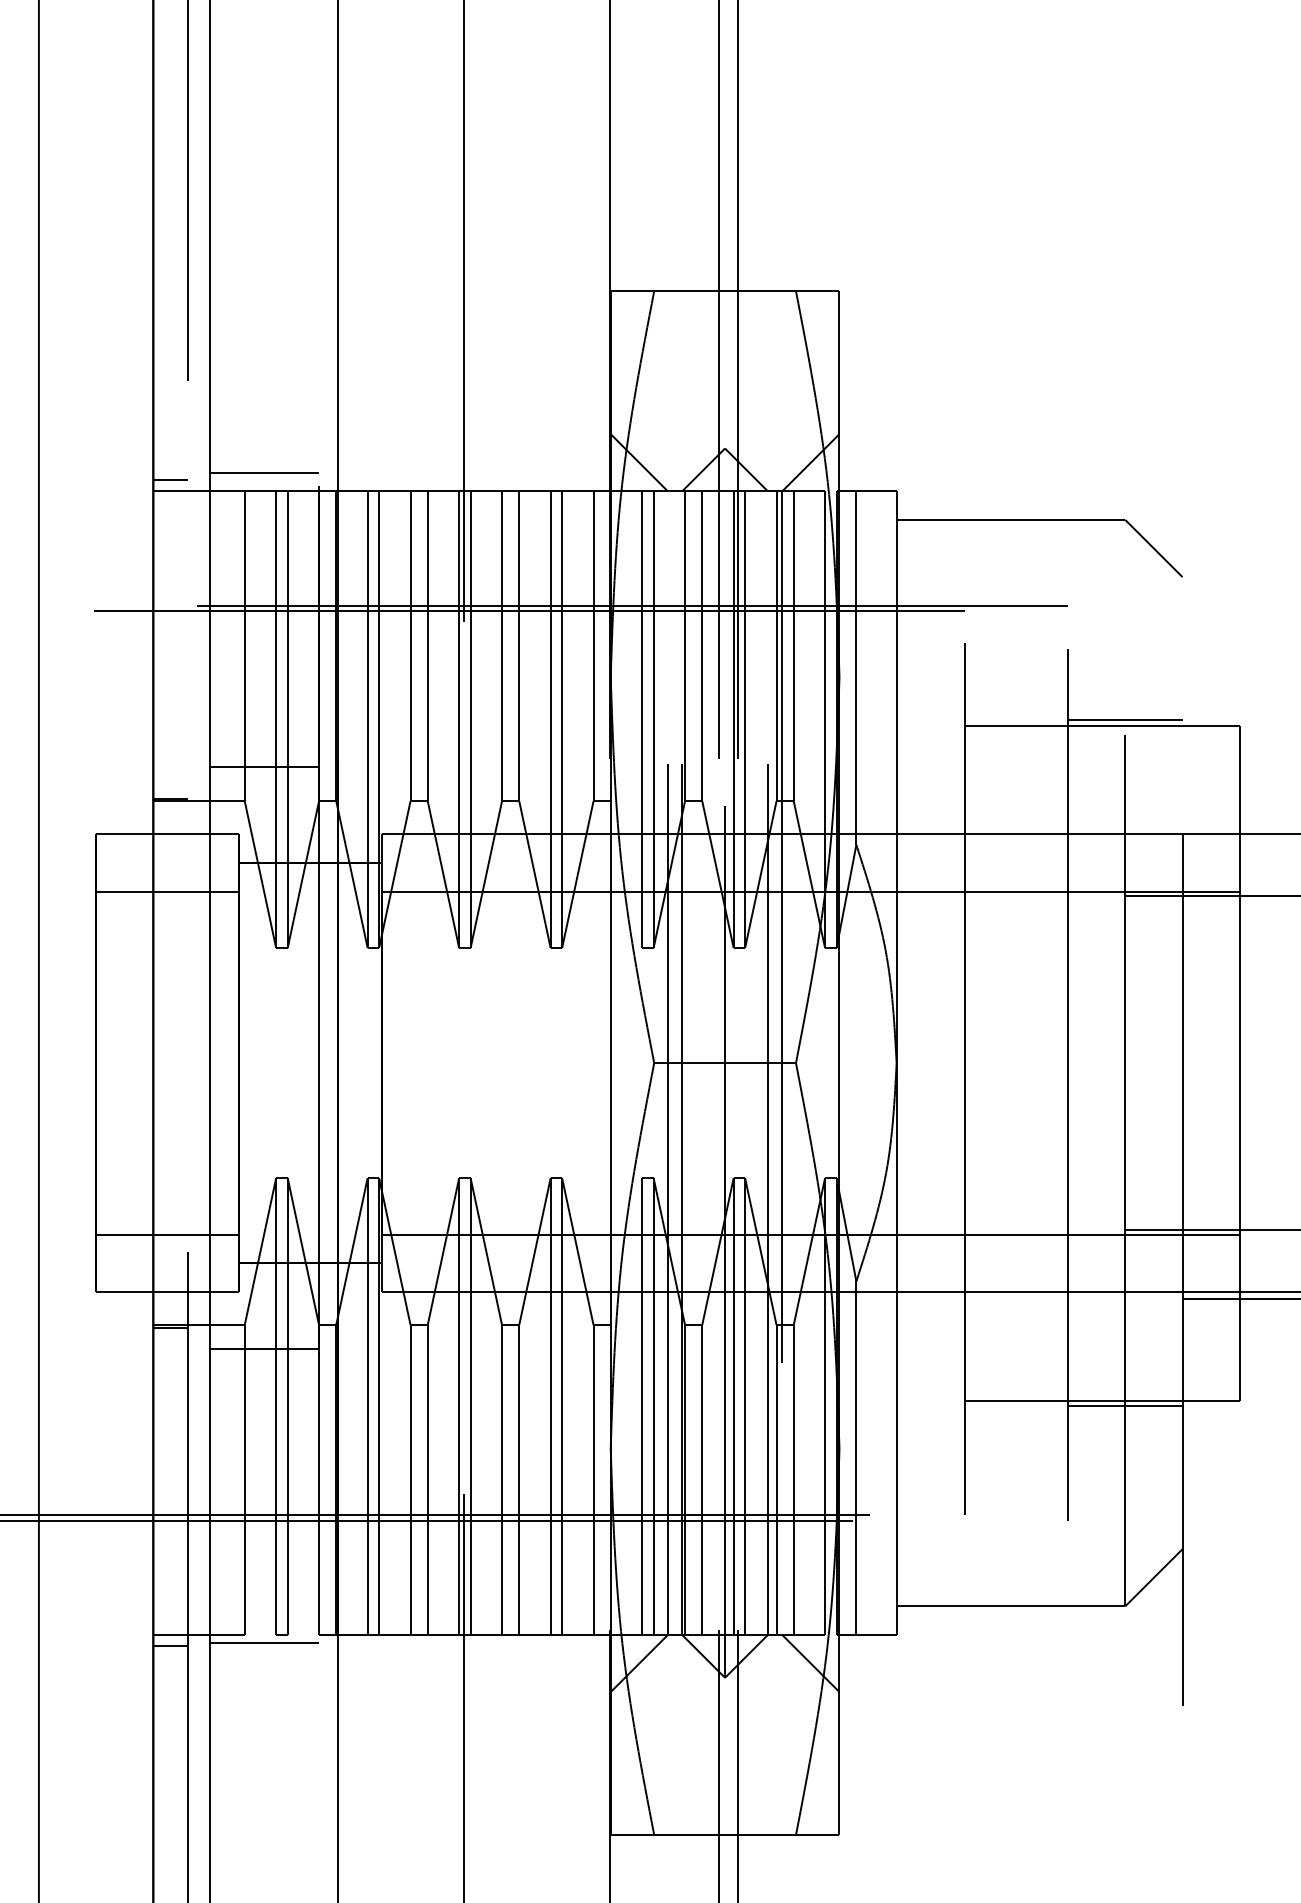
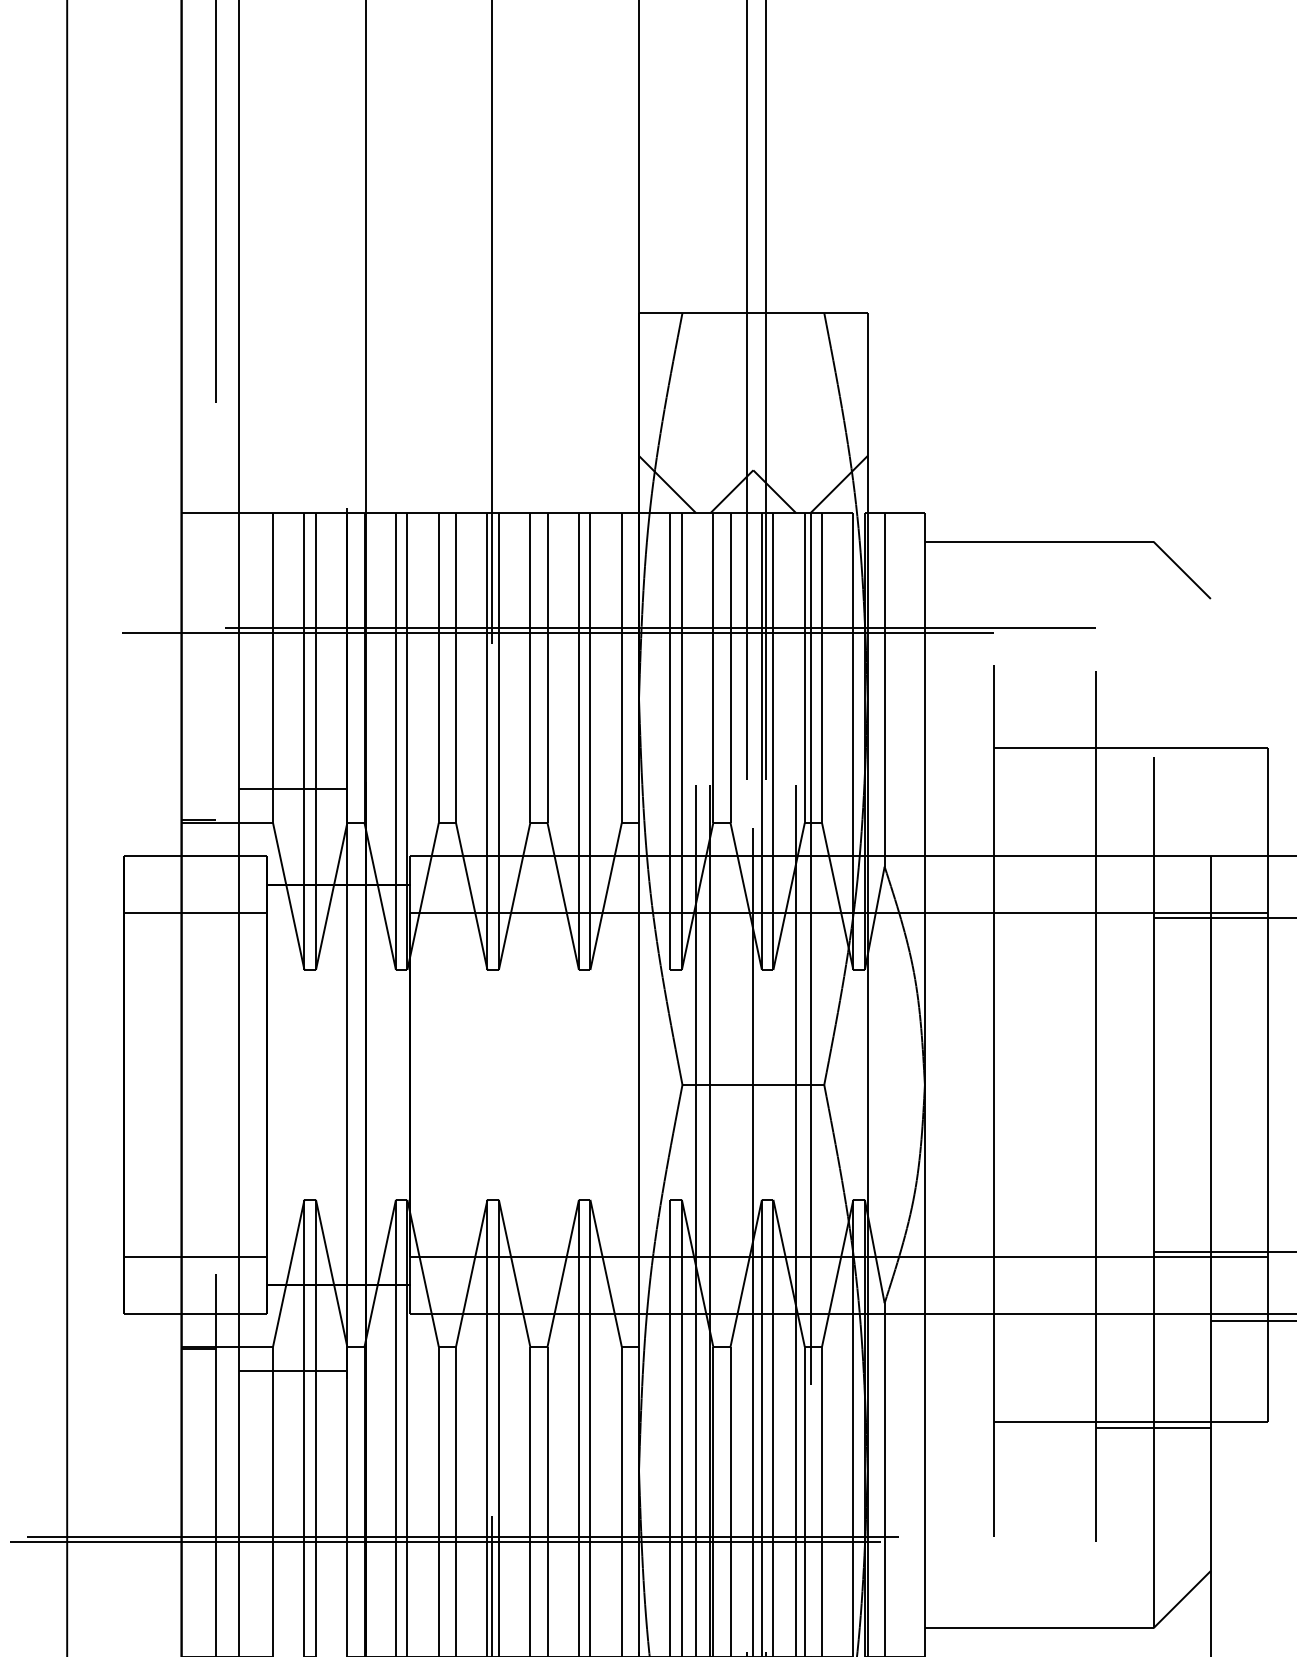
line: (264, 472) -> (292, 494), removed
line: (170, 479) -> (198, 501), removed
line: (1125, 720) -> (1153, 742), removed

